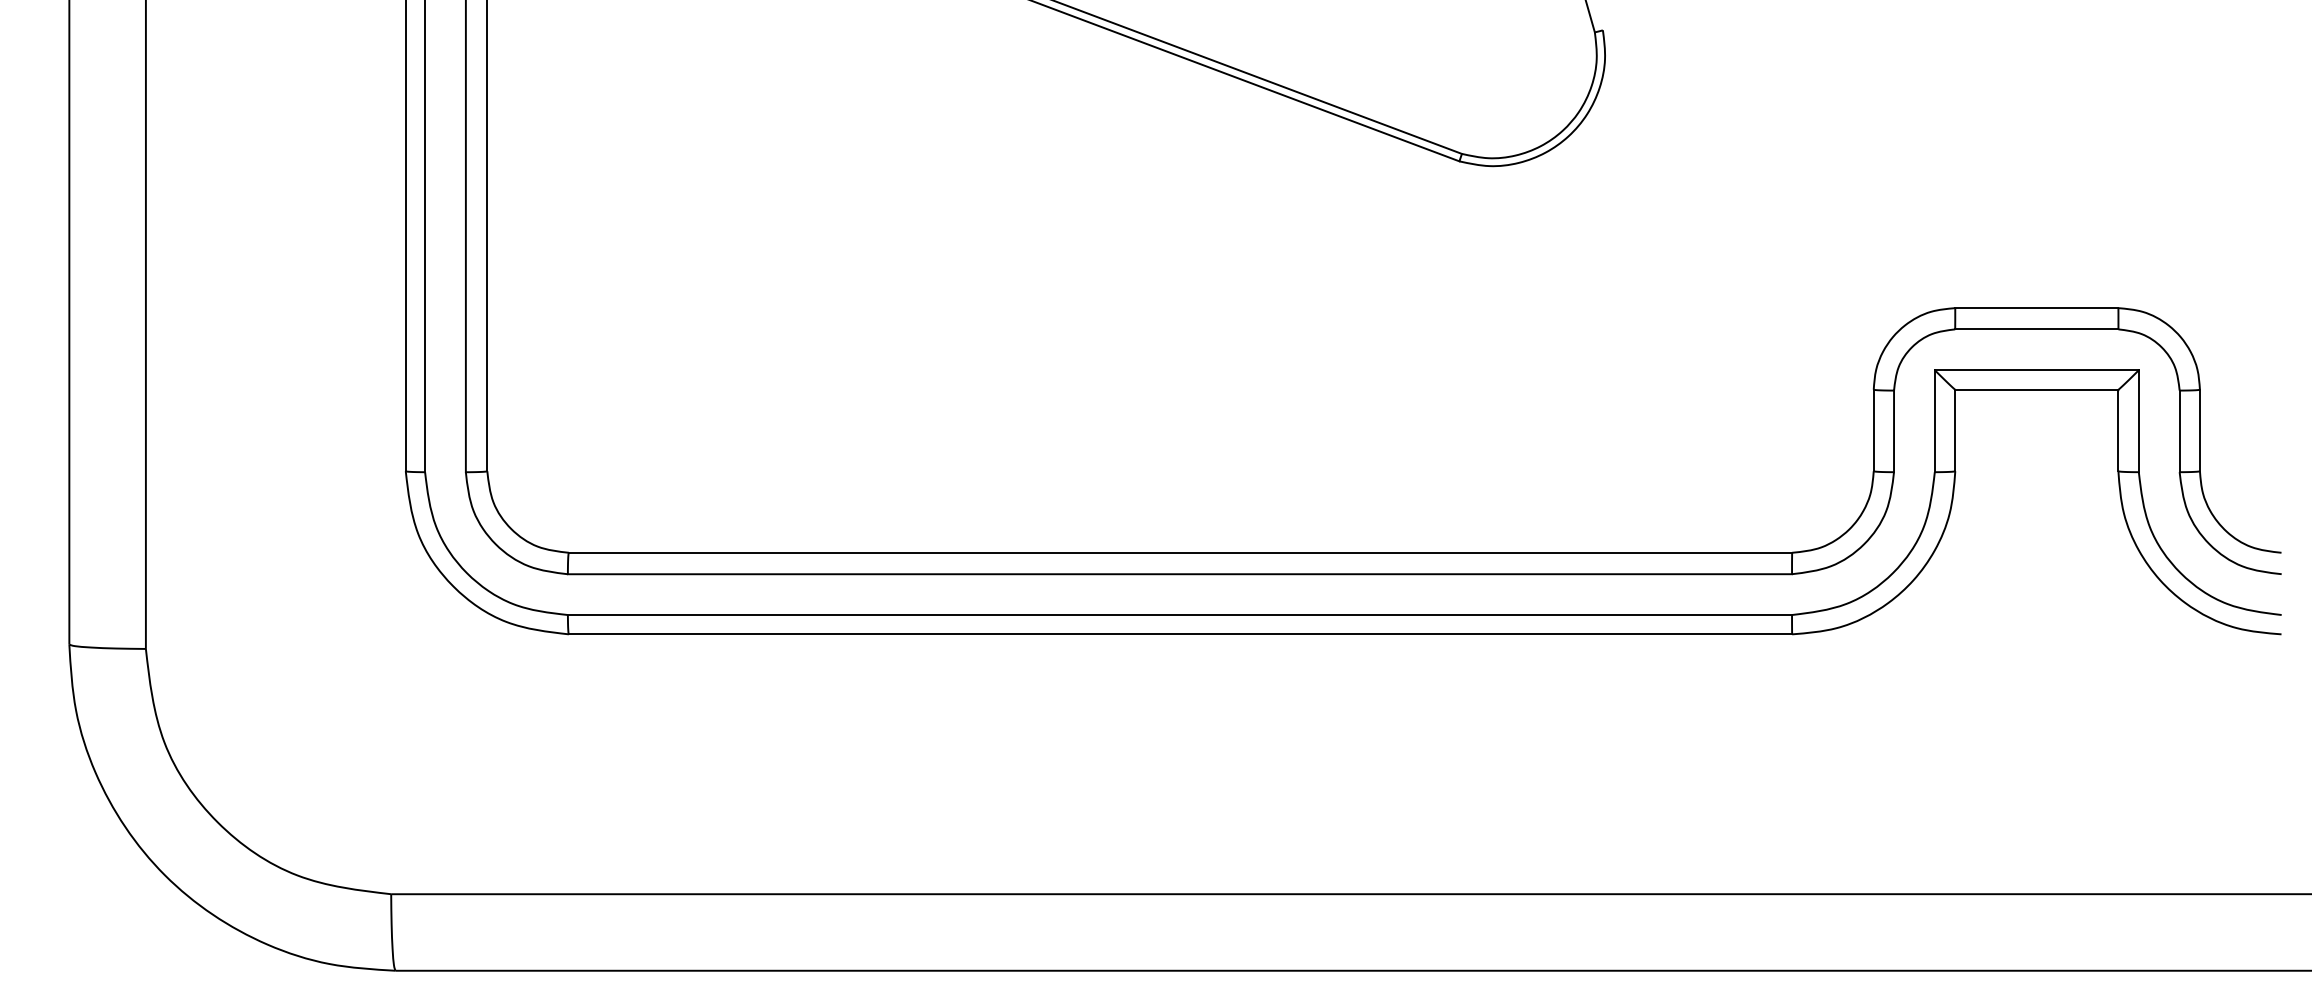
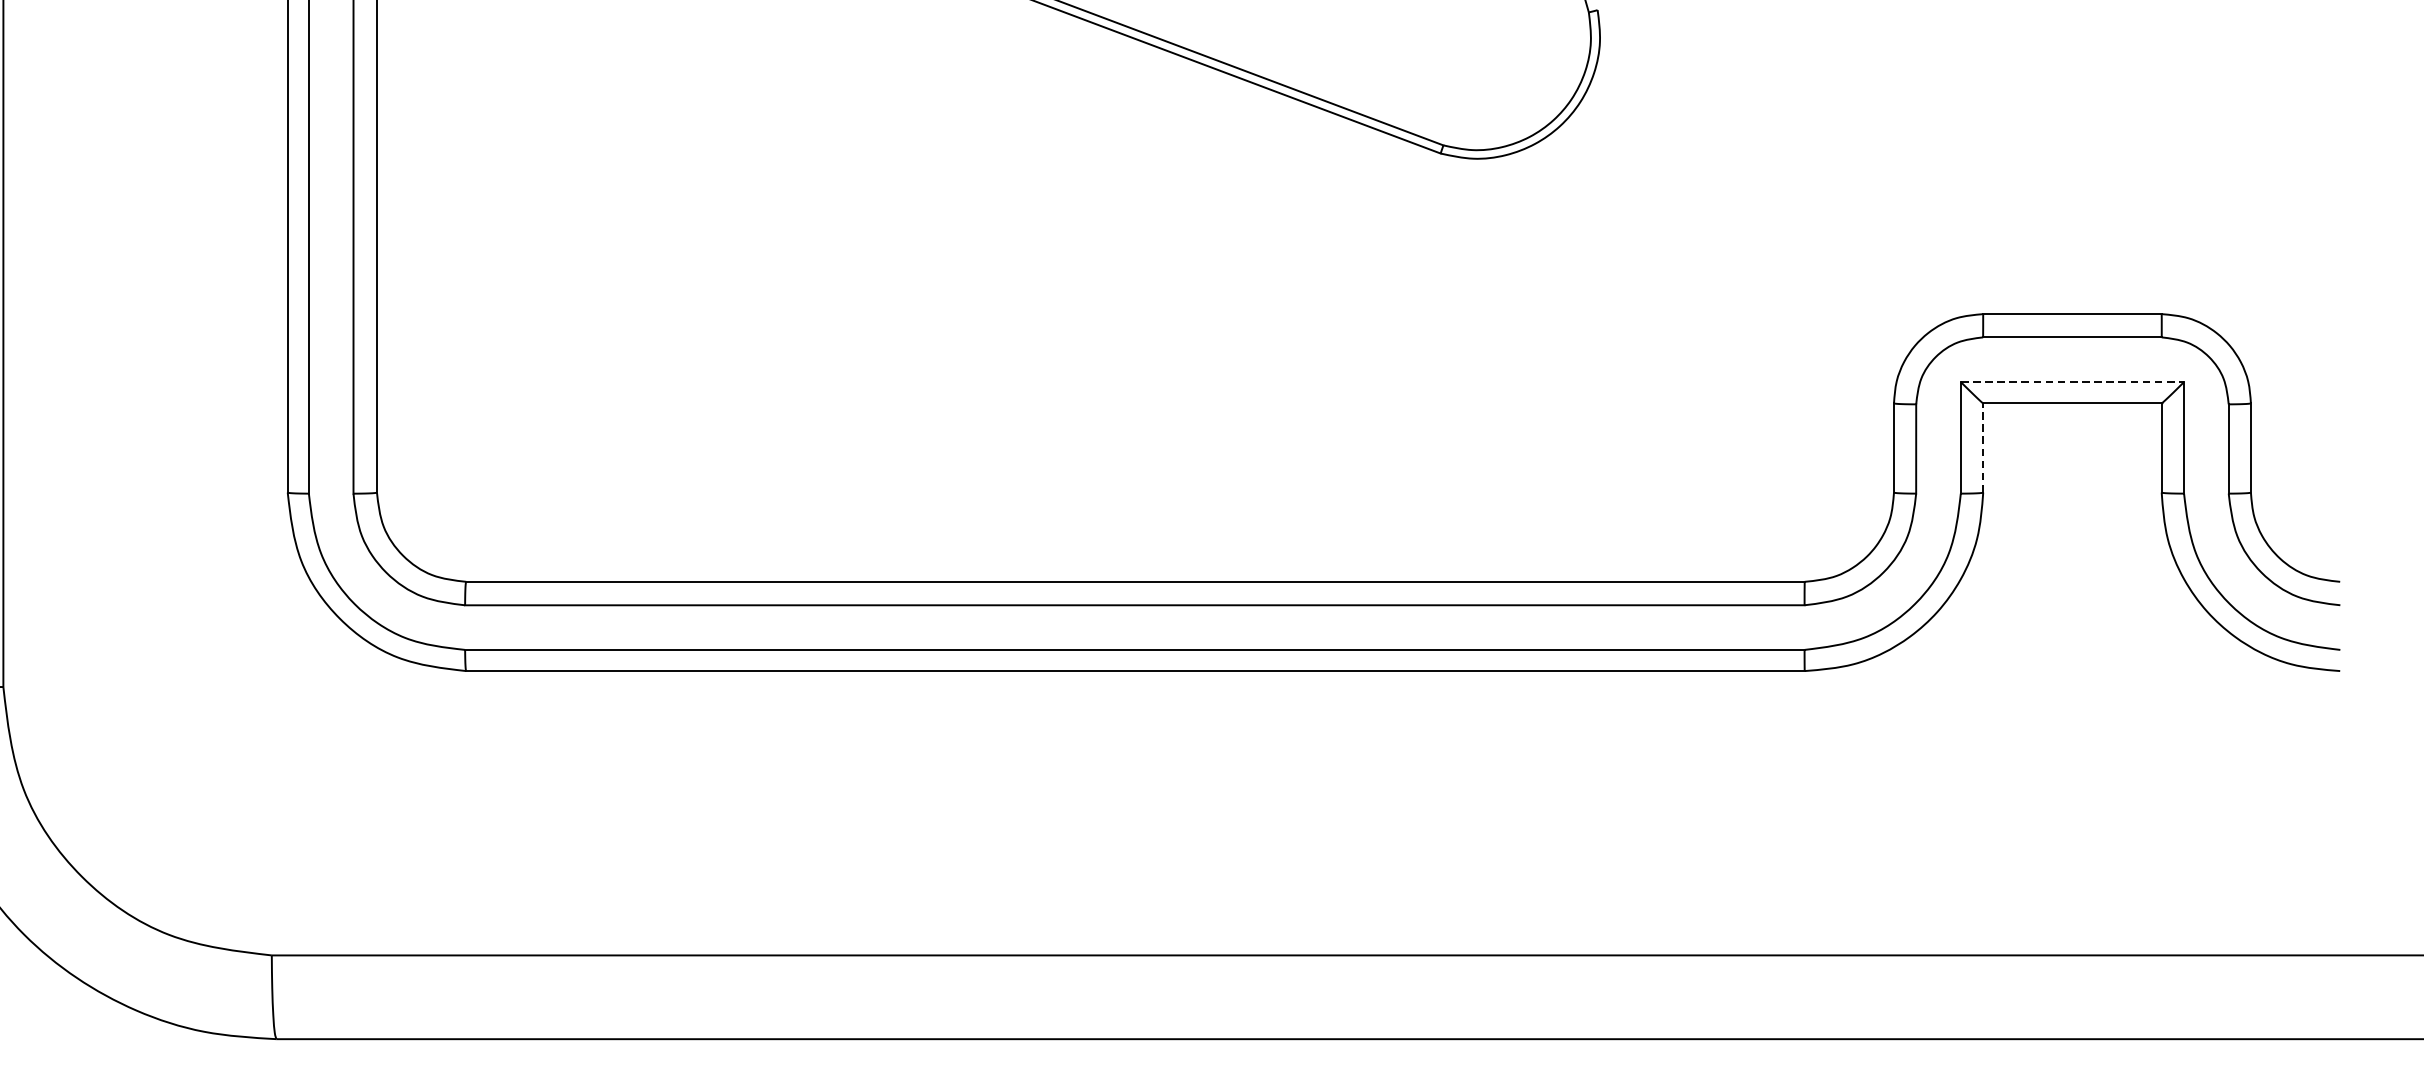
line: (2037, 370) -> (2073, 382), solid -> dashed
line: (1955, 430) -> (1983, 448), solid -> dashed

